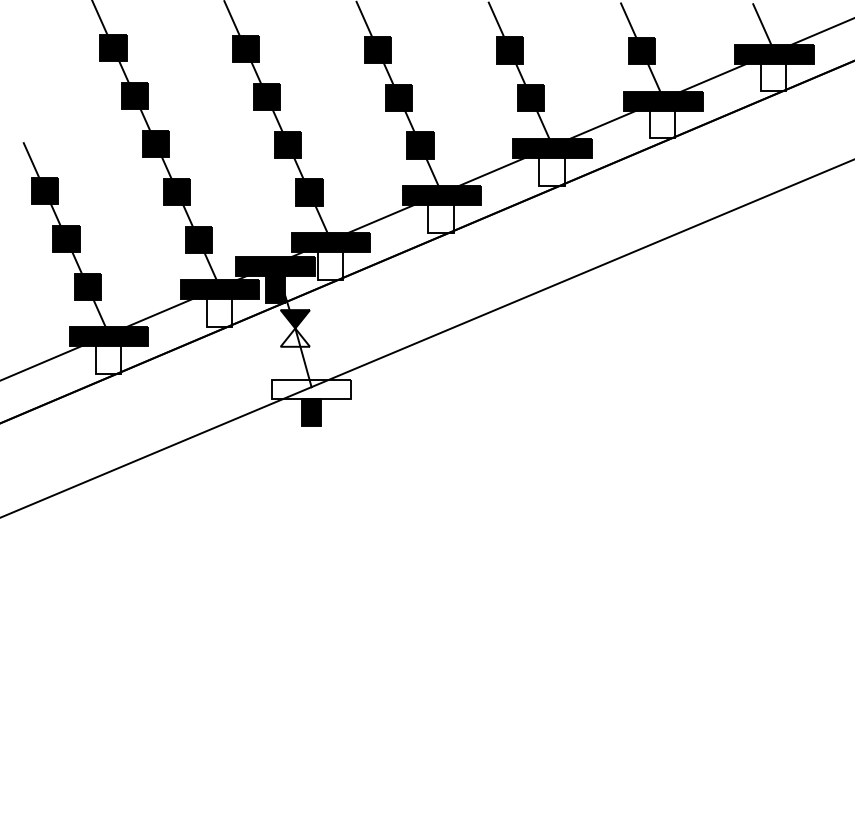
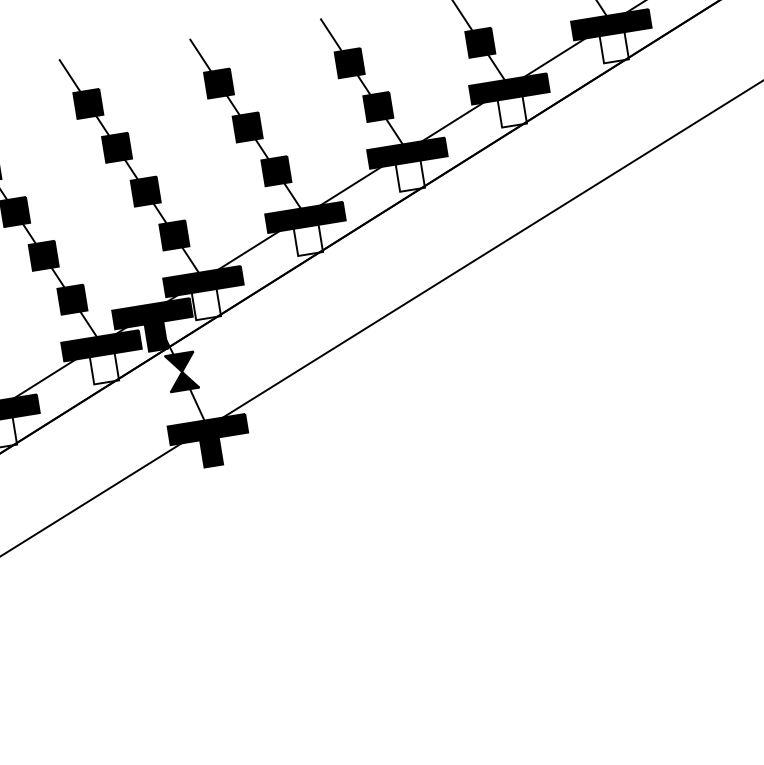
fill: (295, 337) -> (183, 380), added
fill: (311, 389) -> (207, 429), added

